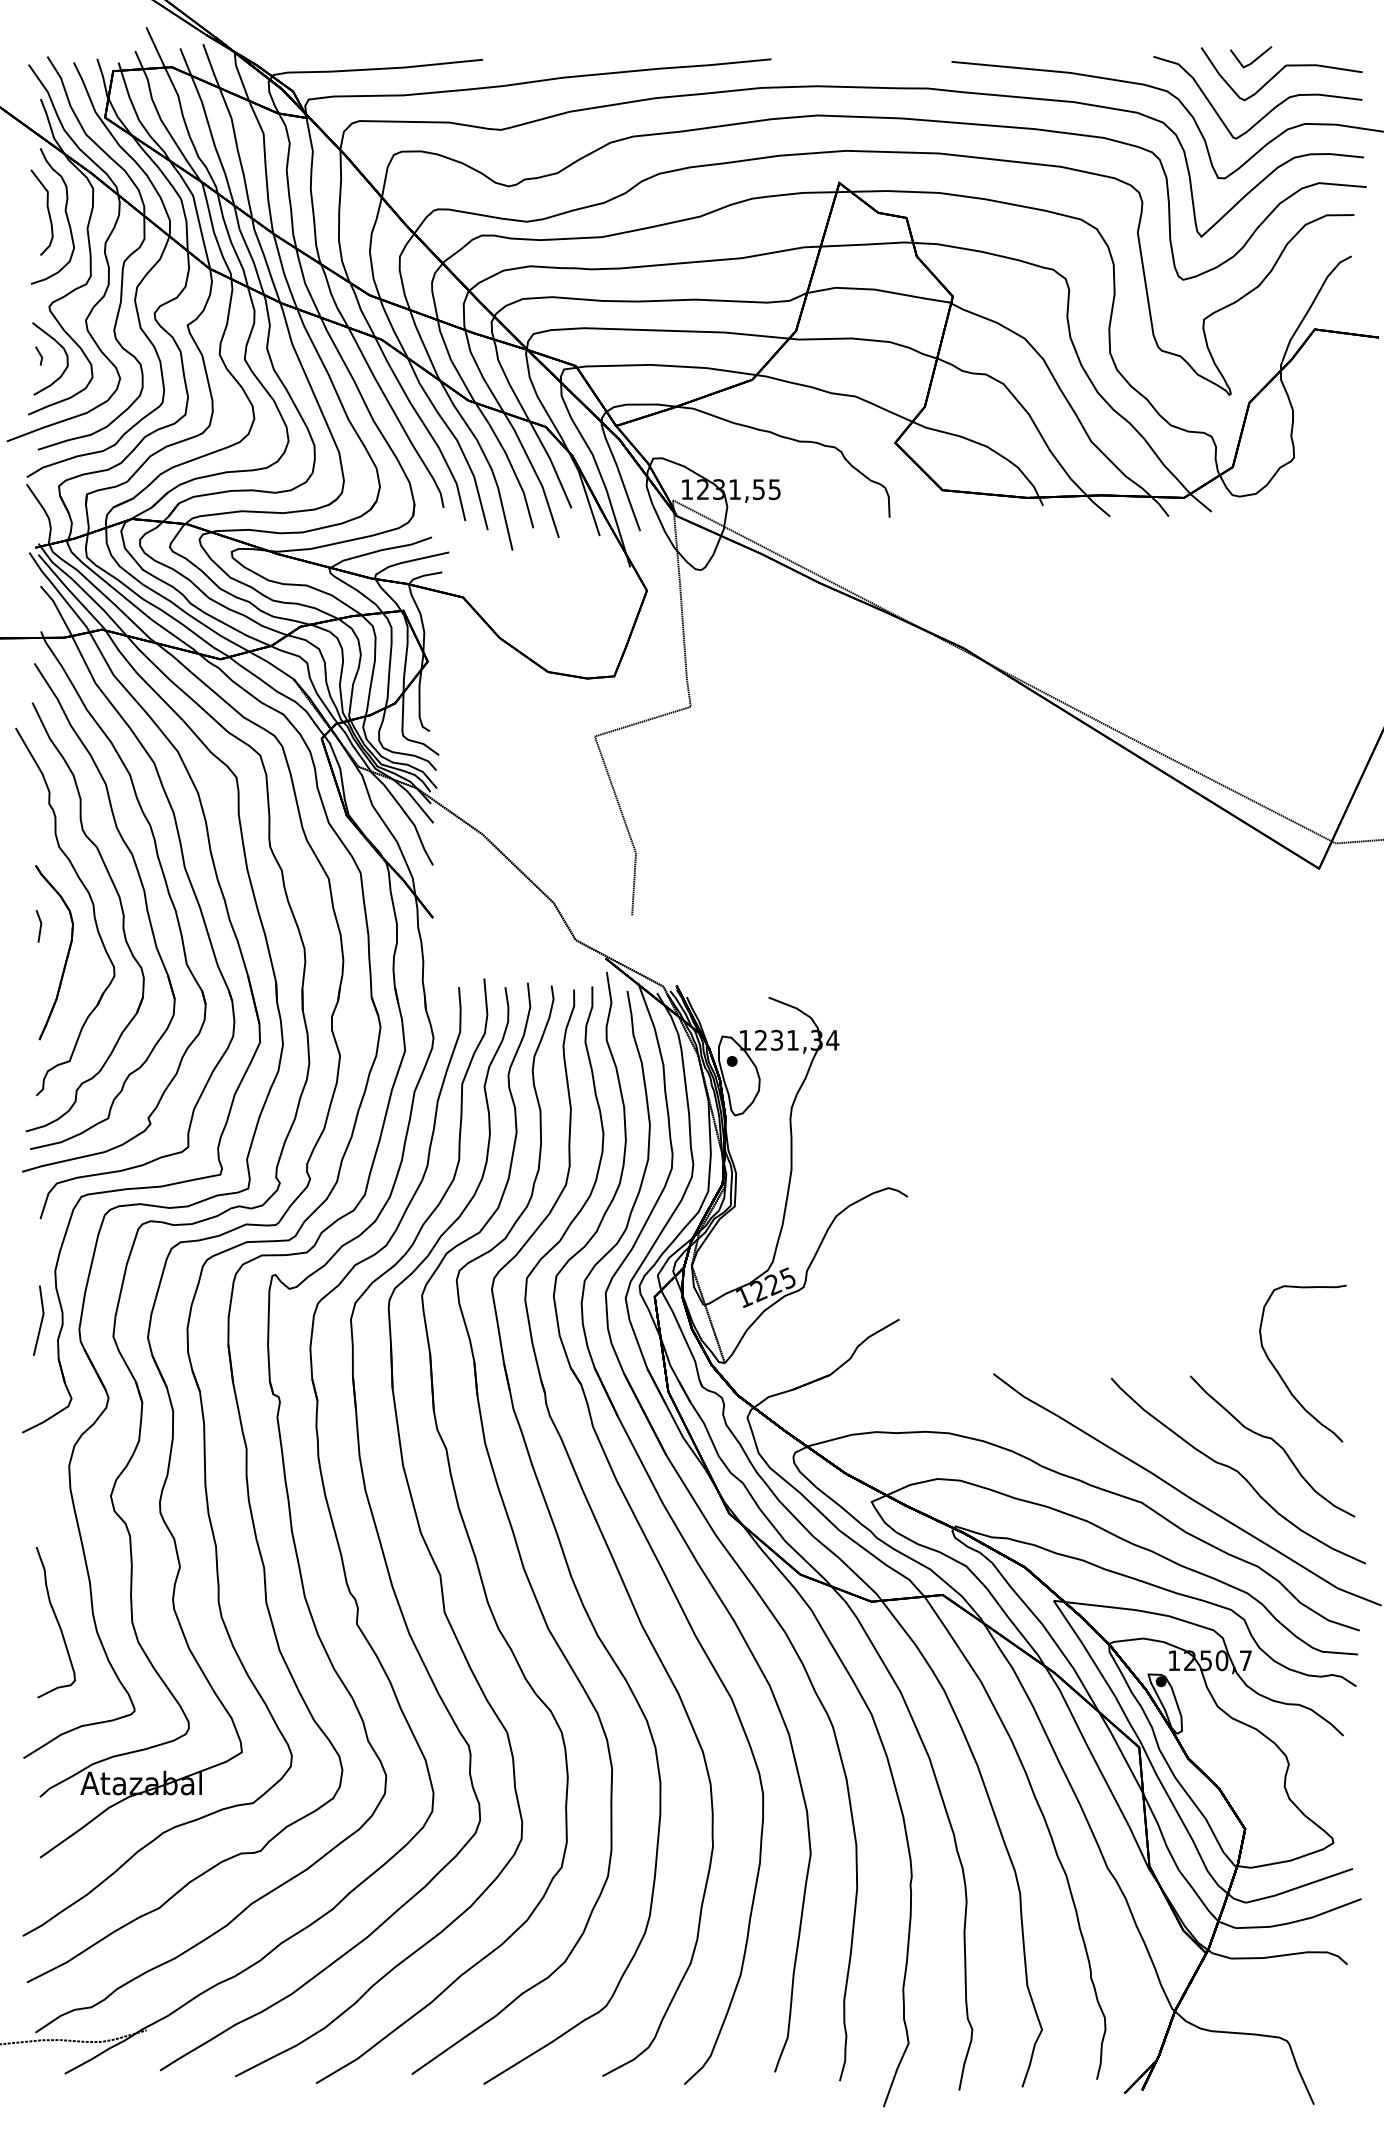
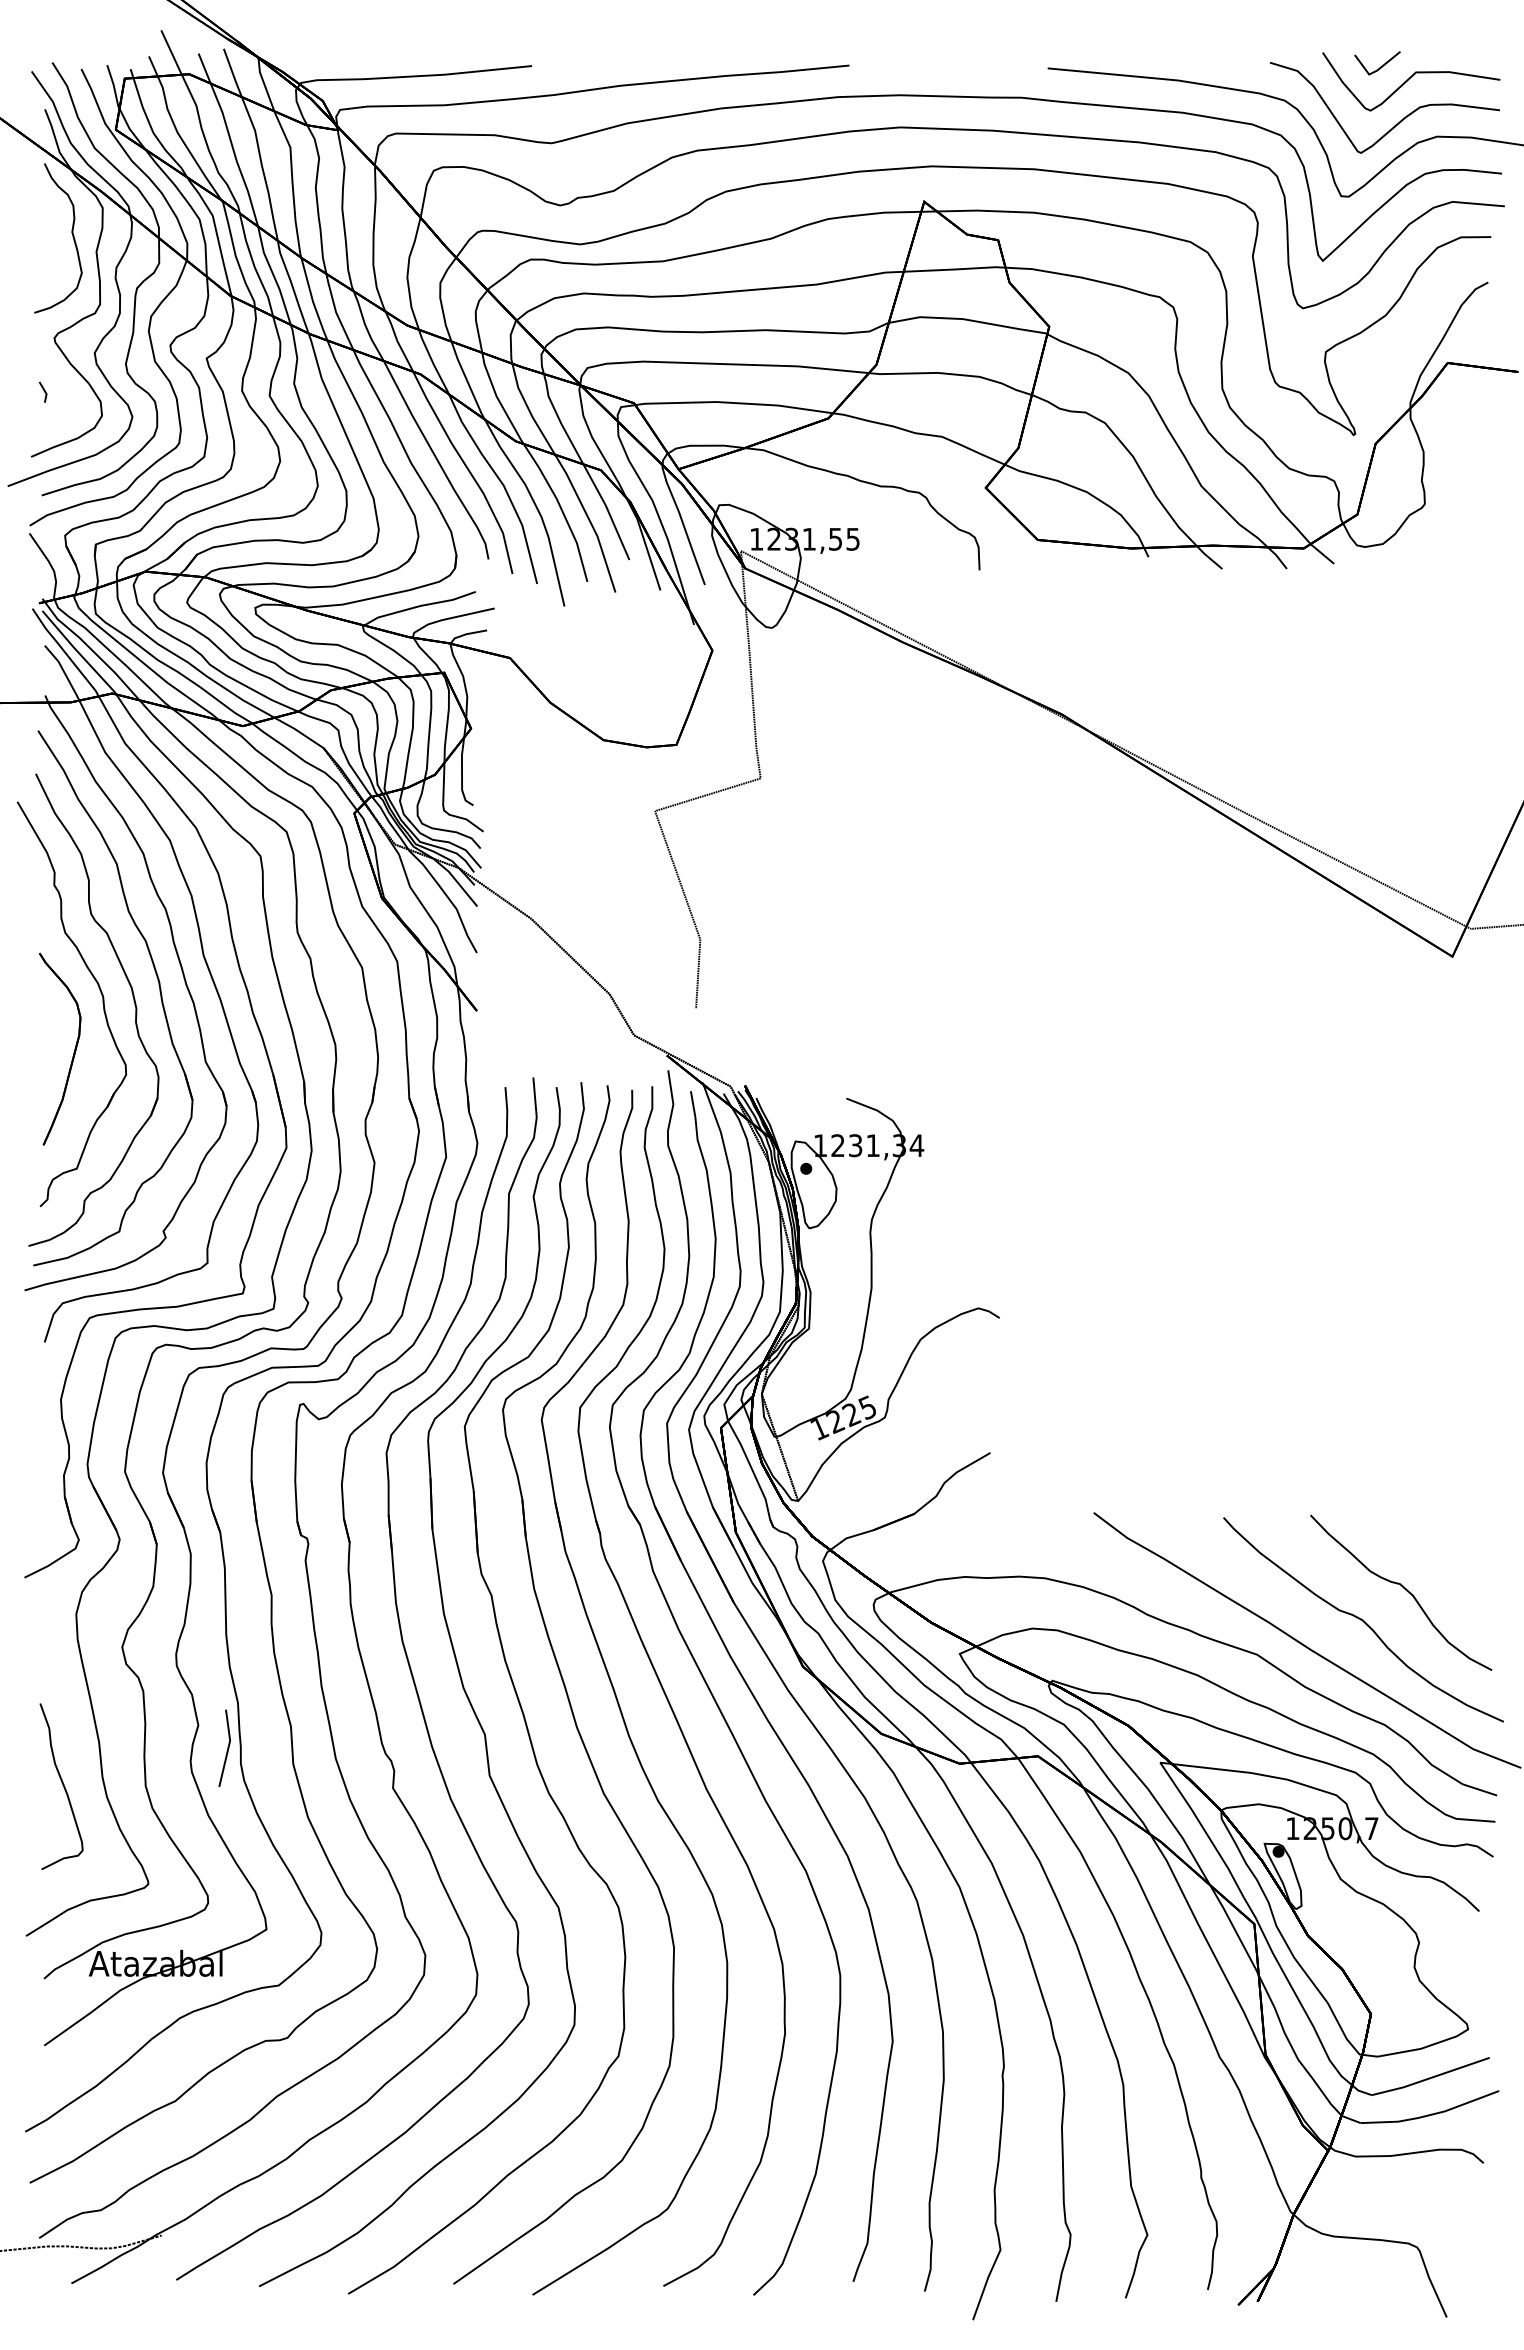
curve: (47, 210) -> (52, 232), removed
curve: (64, 352) -> (71, 388), removed
line: (40, 926) -> (44, 1020), removed
line: (41, 1319) -> (227, 1747), moved
curve: (1282, 1378) -> (1412, 1517), removed

